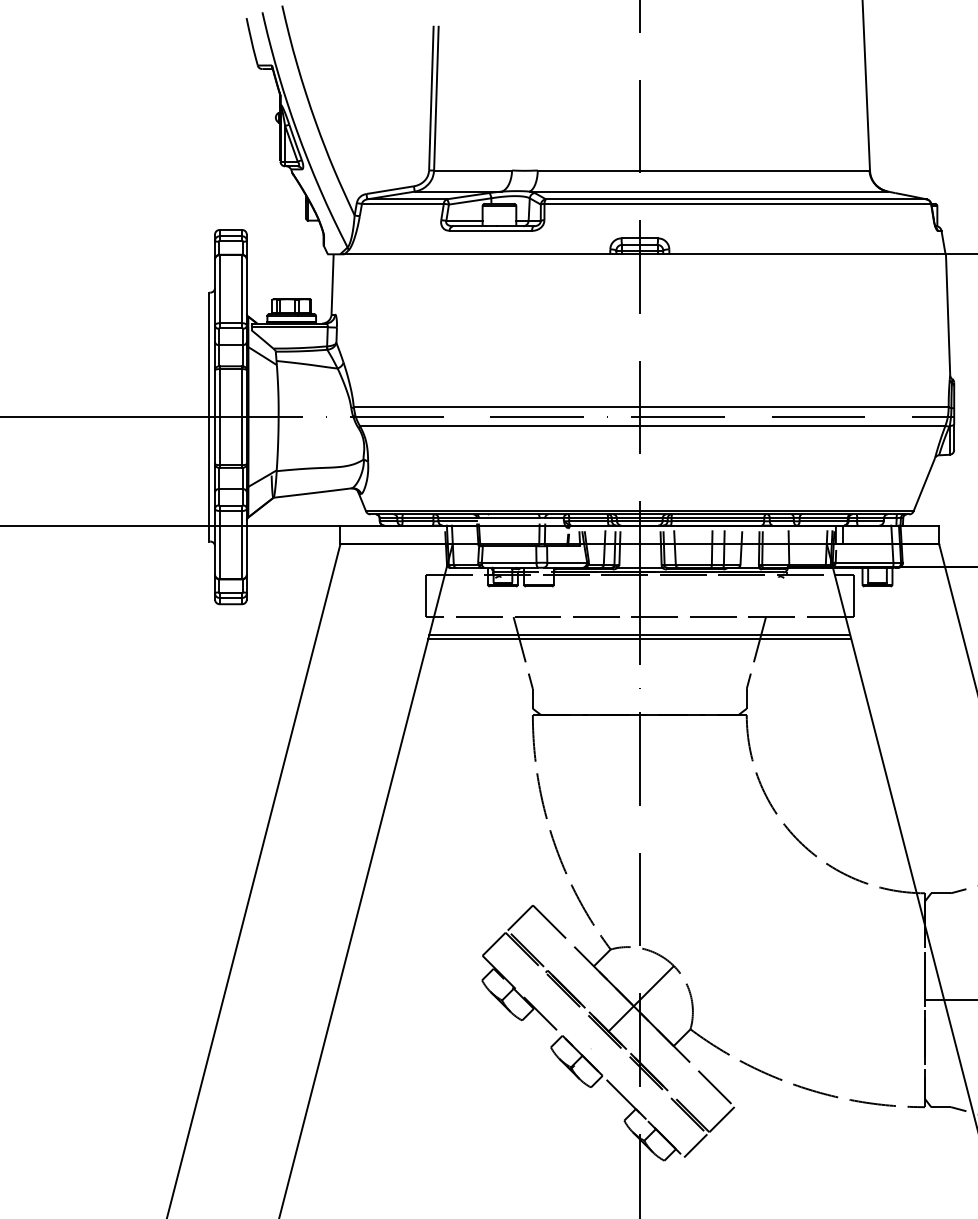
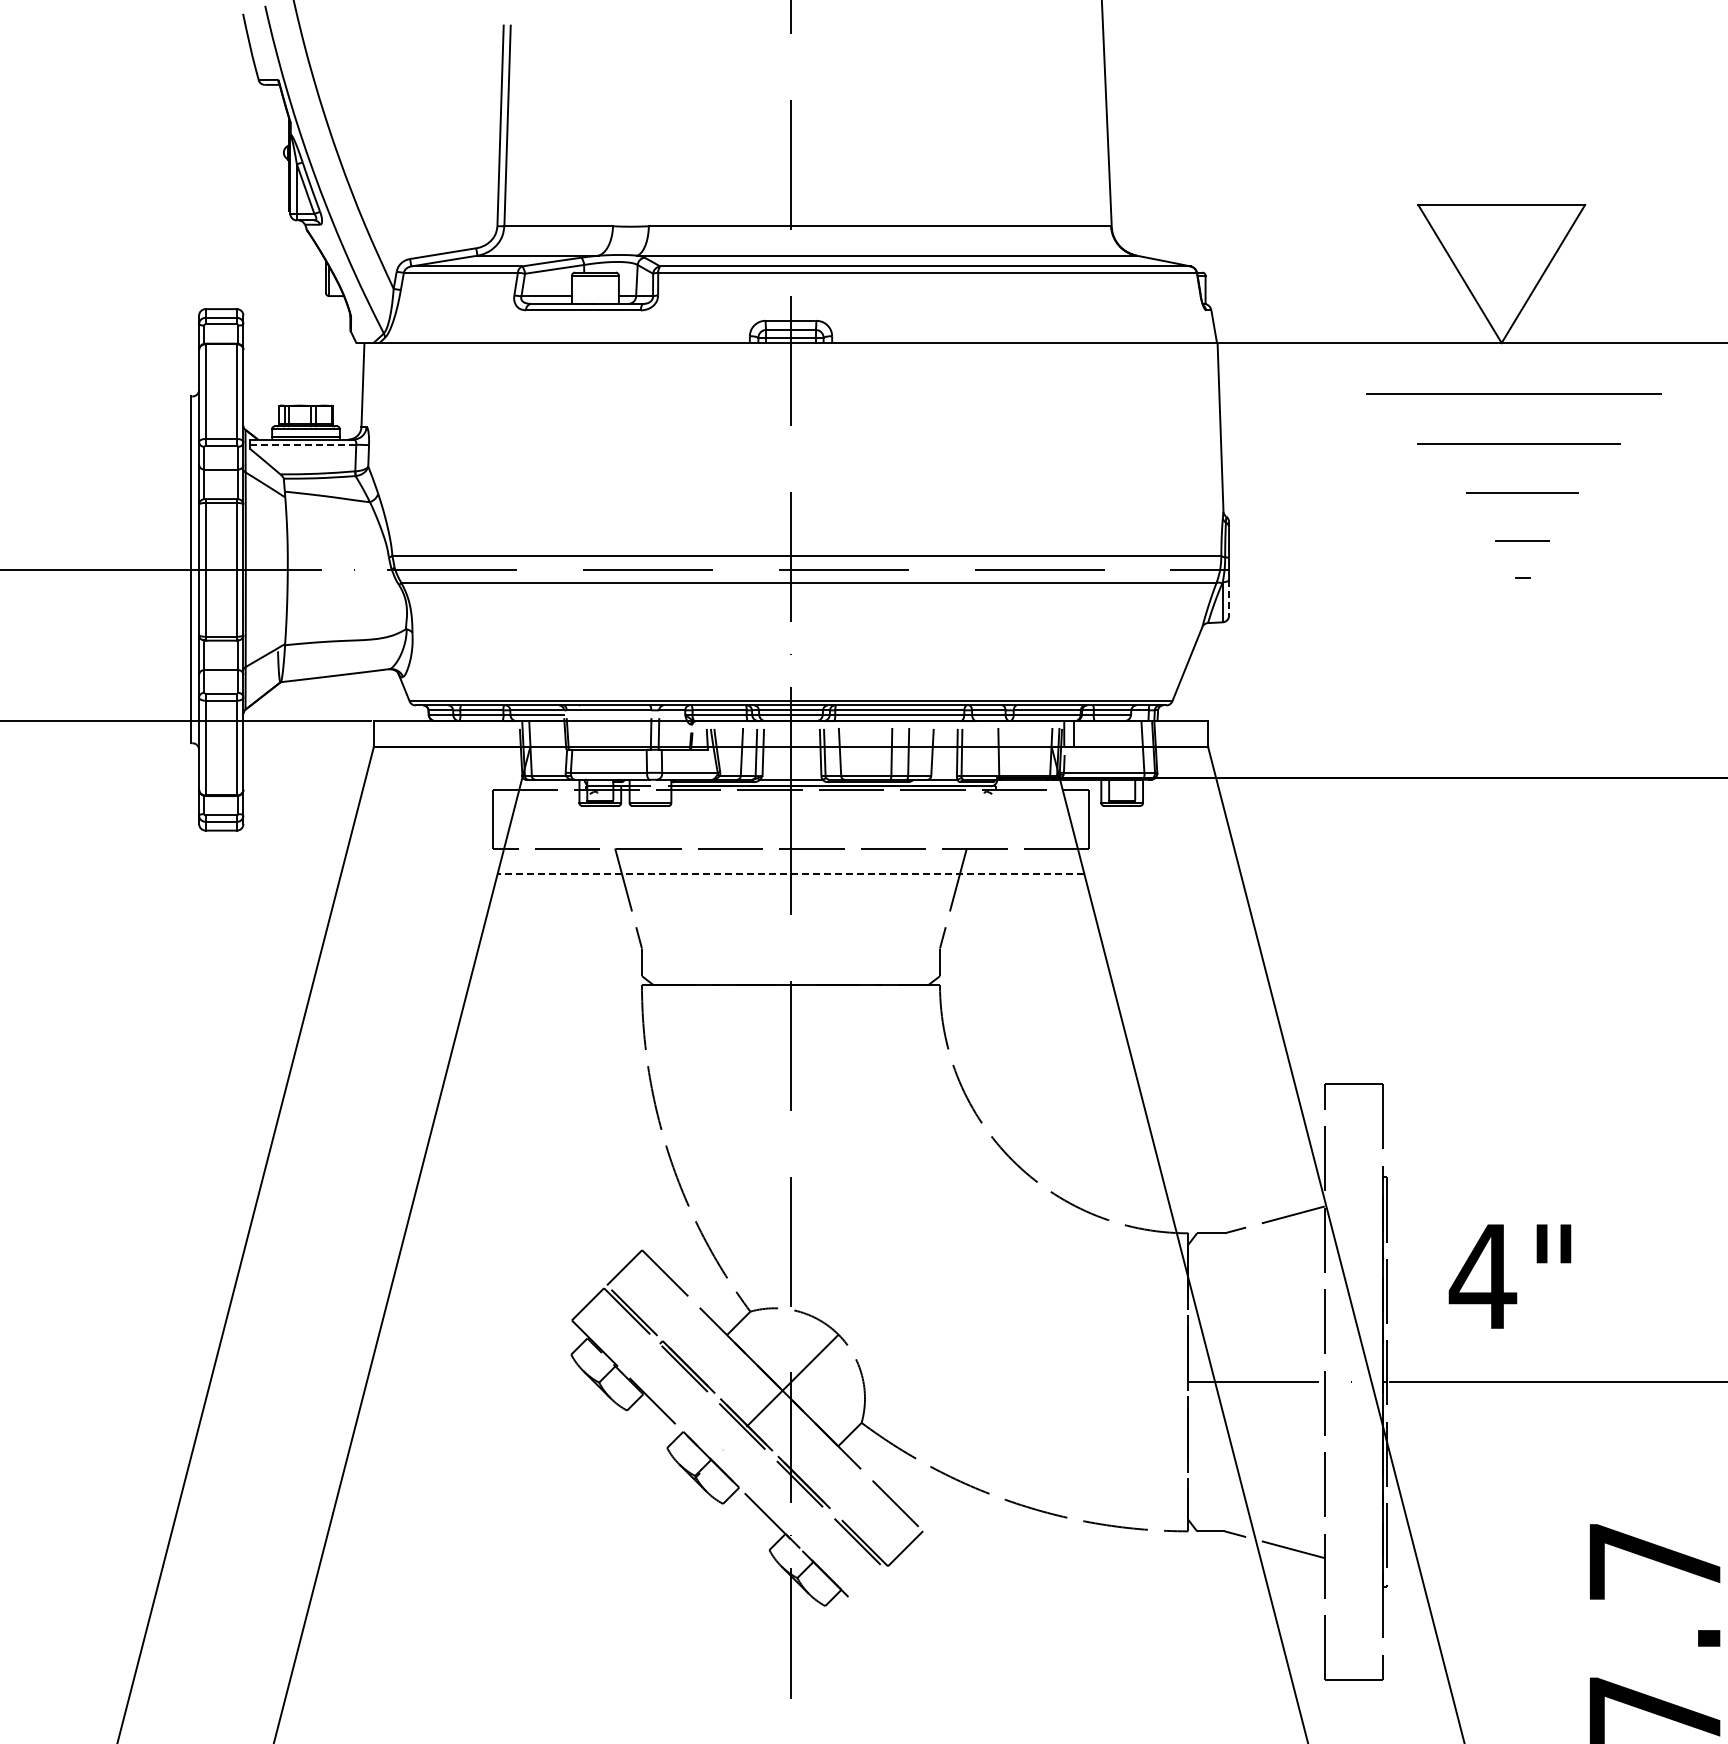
line: (289, 327) -> (302, 444), solid -> dashed
line: (954, 437) -> (1229, 598), solid -> dashed
line: (639, 635) -> (790, 873), solid -> dashed
line: (639, 638) -> (790, 878), removed
line: (695, 1146) -> (868, 1585), removed

